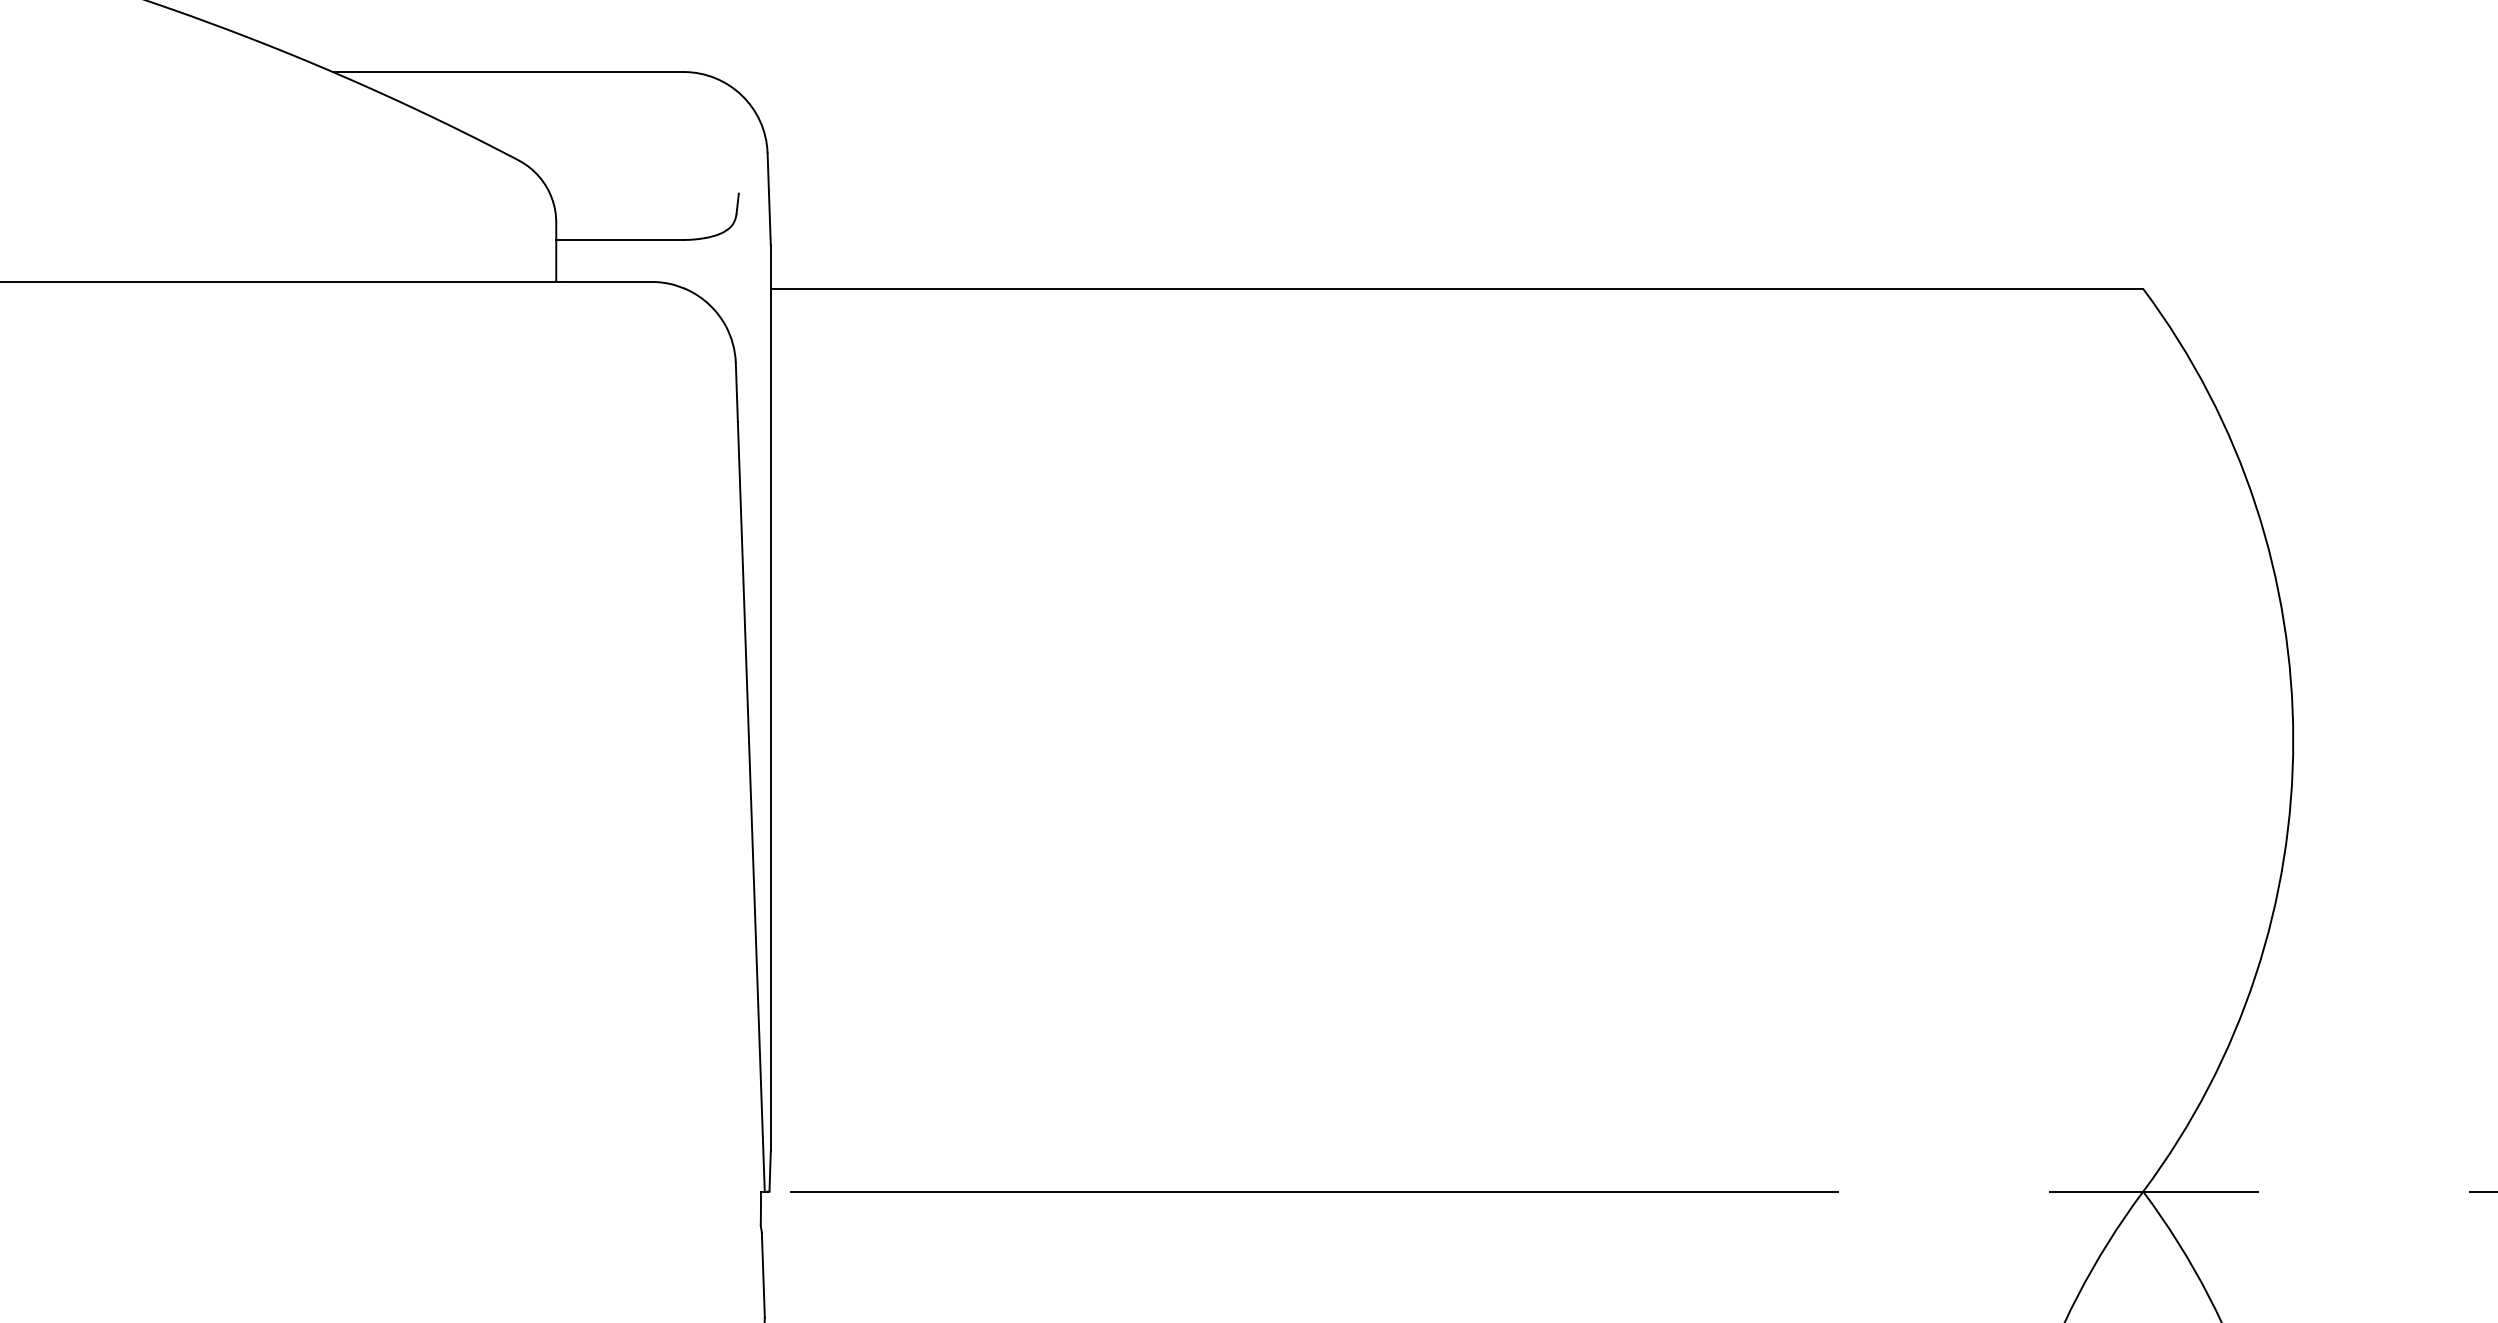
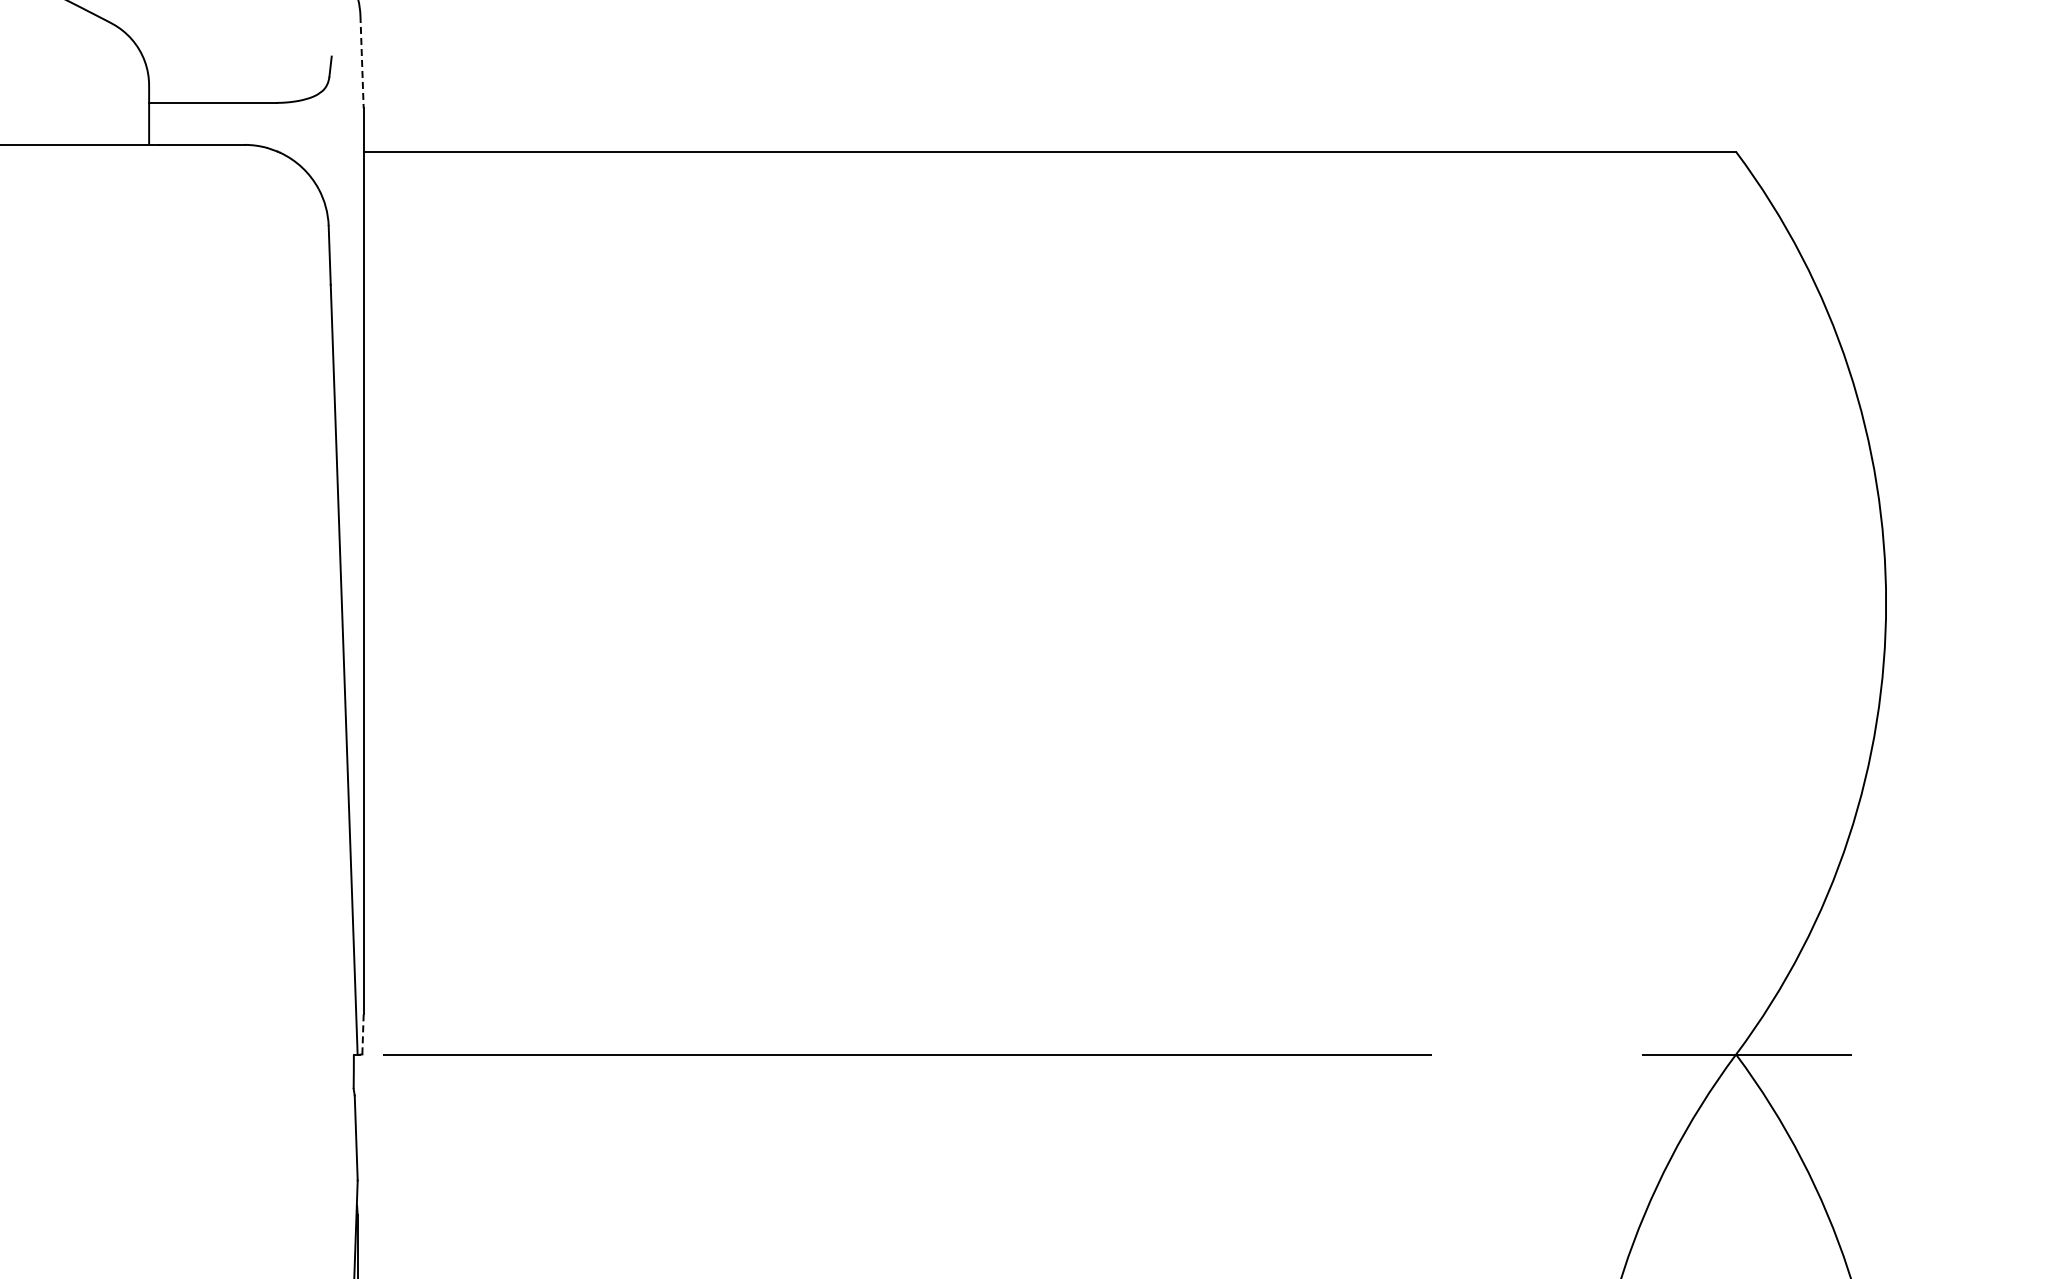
line: (769, 199) -> (362, 62), solid -> dashed
line: (770, 1171) -> (363, 1034), solid -> dashed

